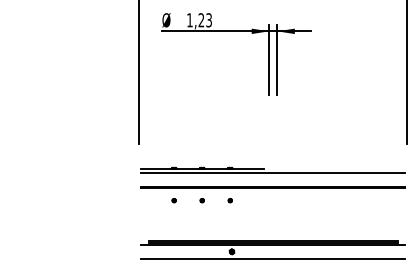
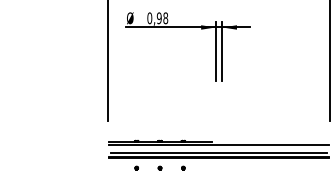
text: (199, 20) -> (157, 18), 1,23 -> 0,98
line: (273, 182) -> (219, 153), added

